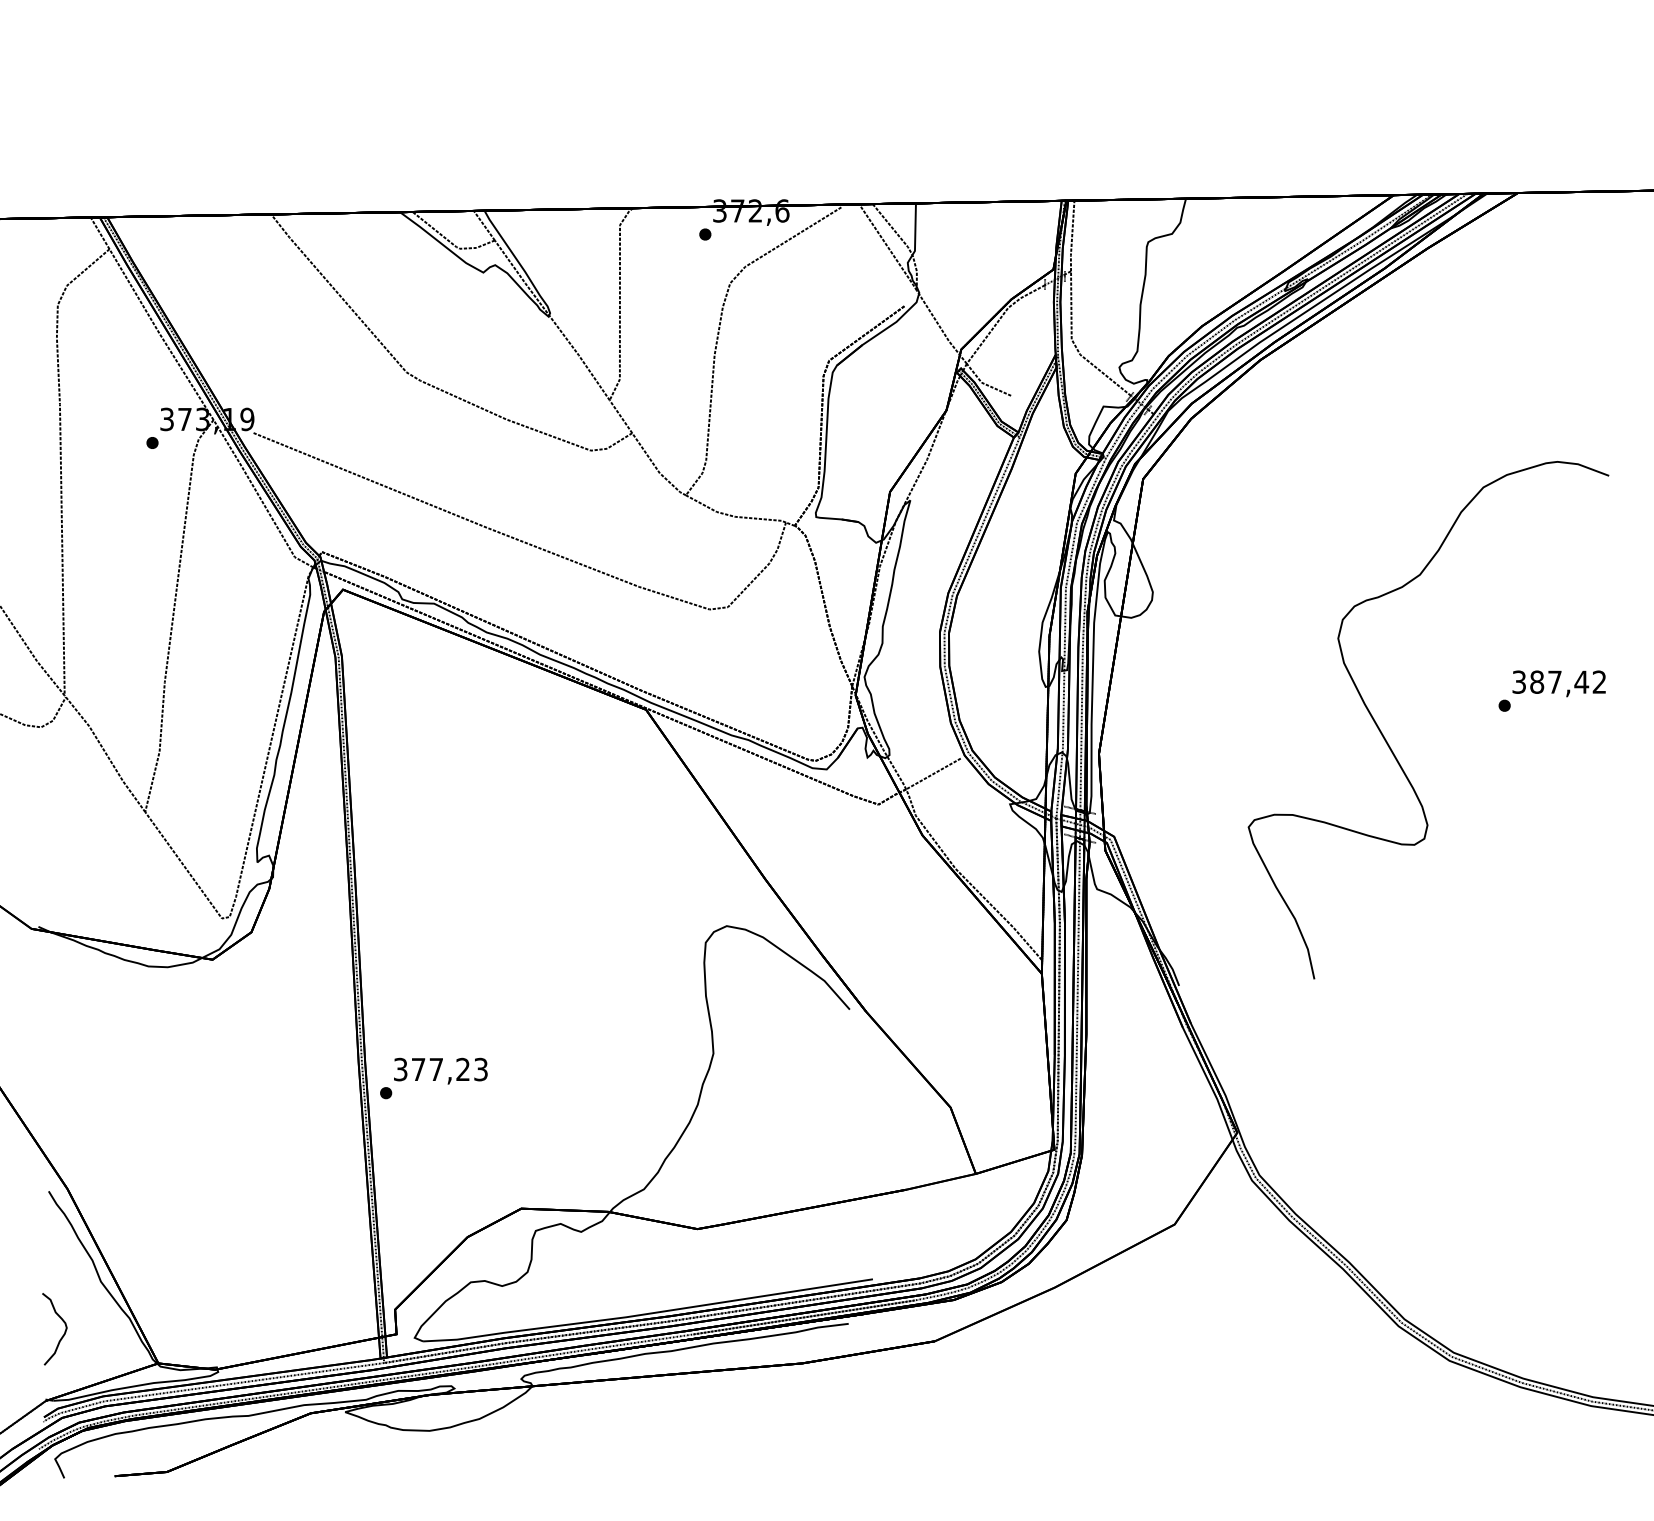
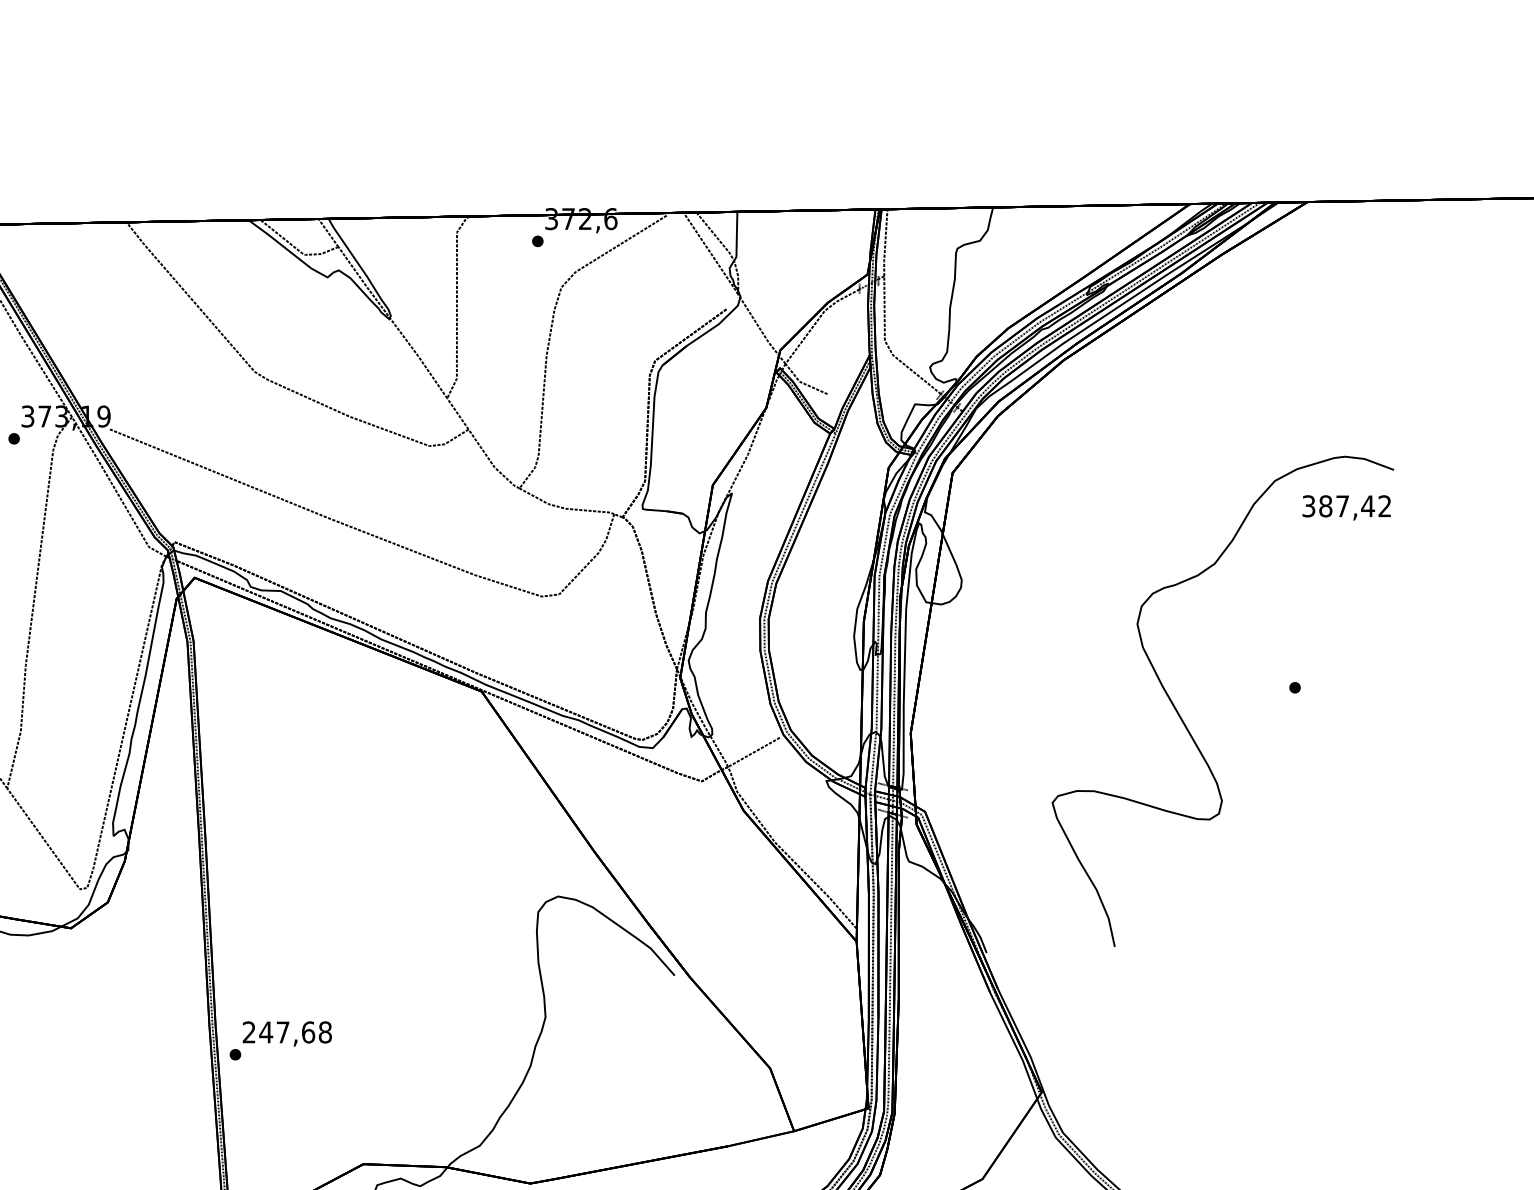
text: (1558, 683) -> (1346, 507), moved
text: (441, 1069) -> (287, 1032), 377,23 -> 247,68

